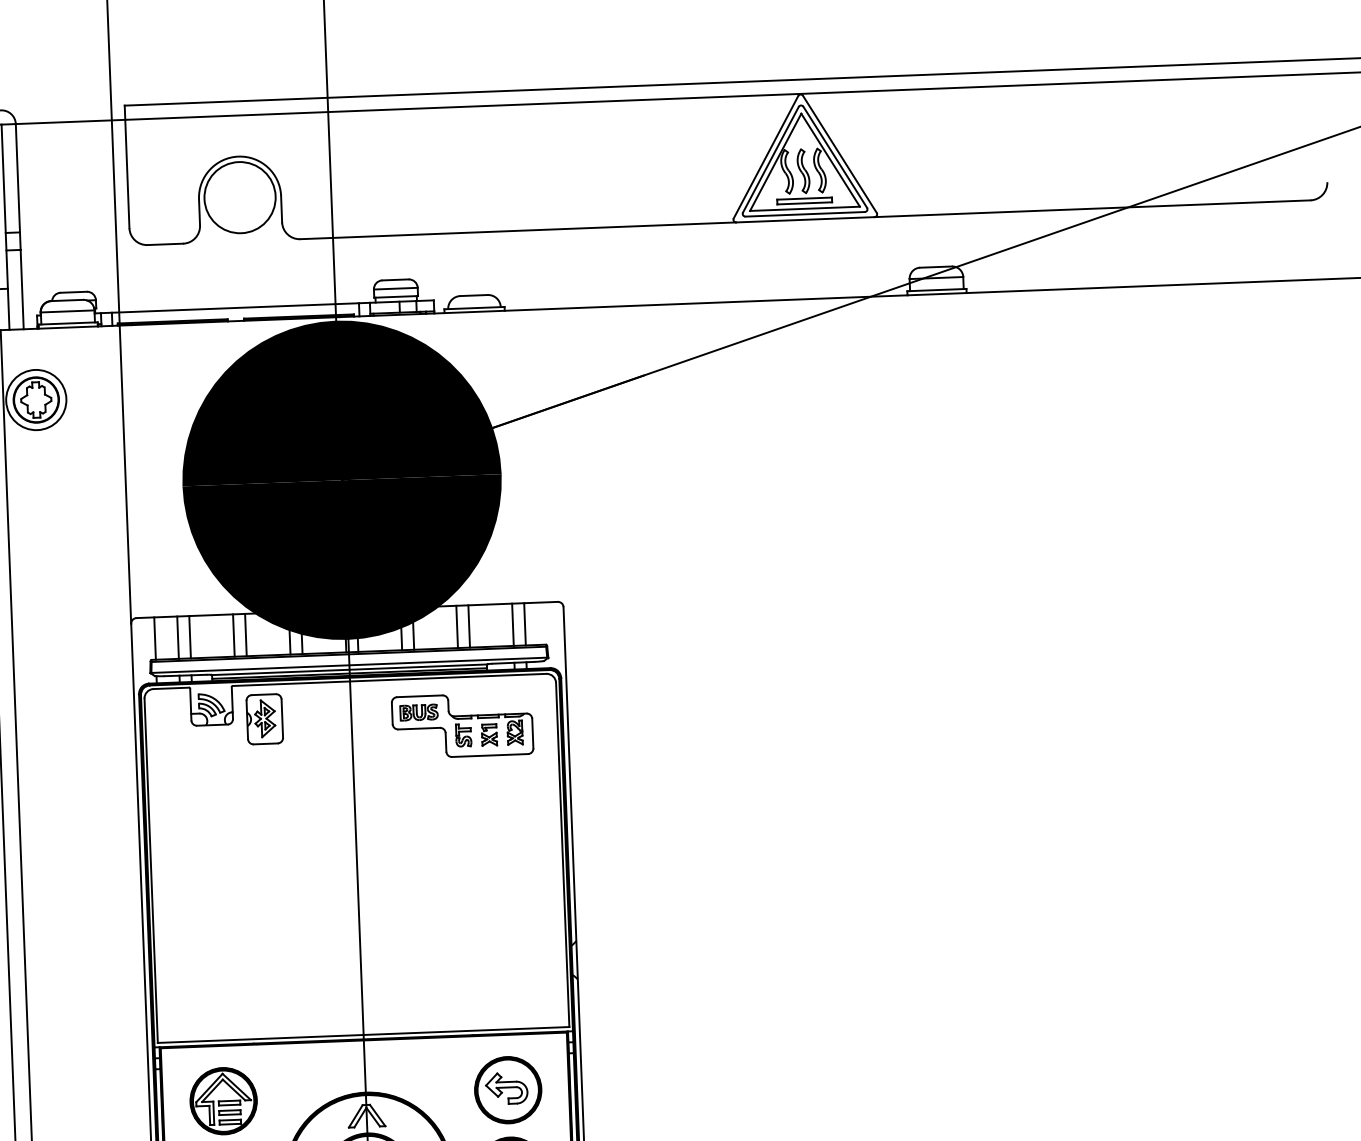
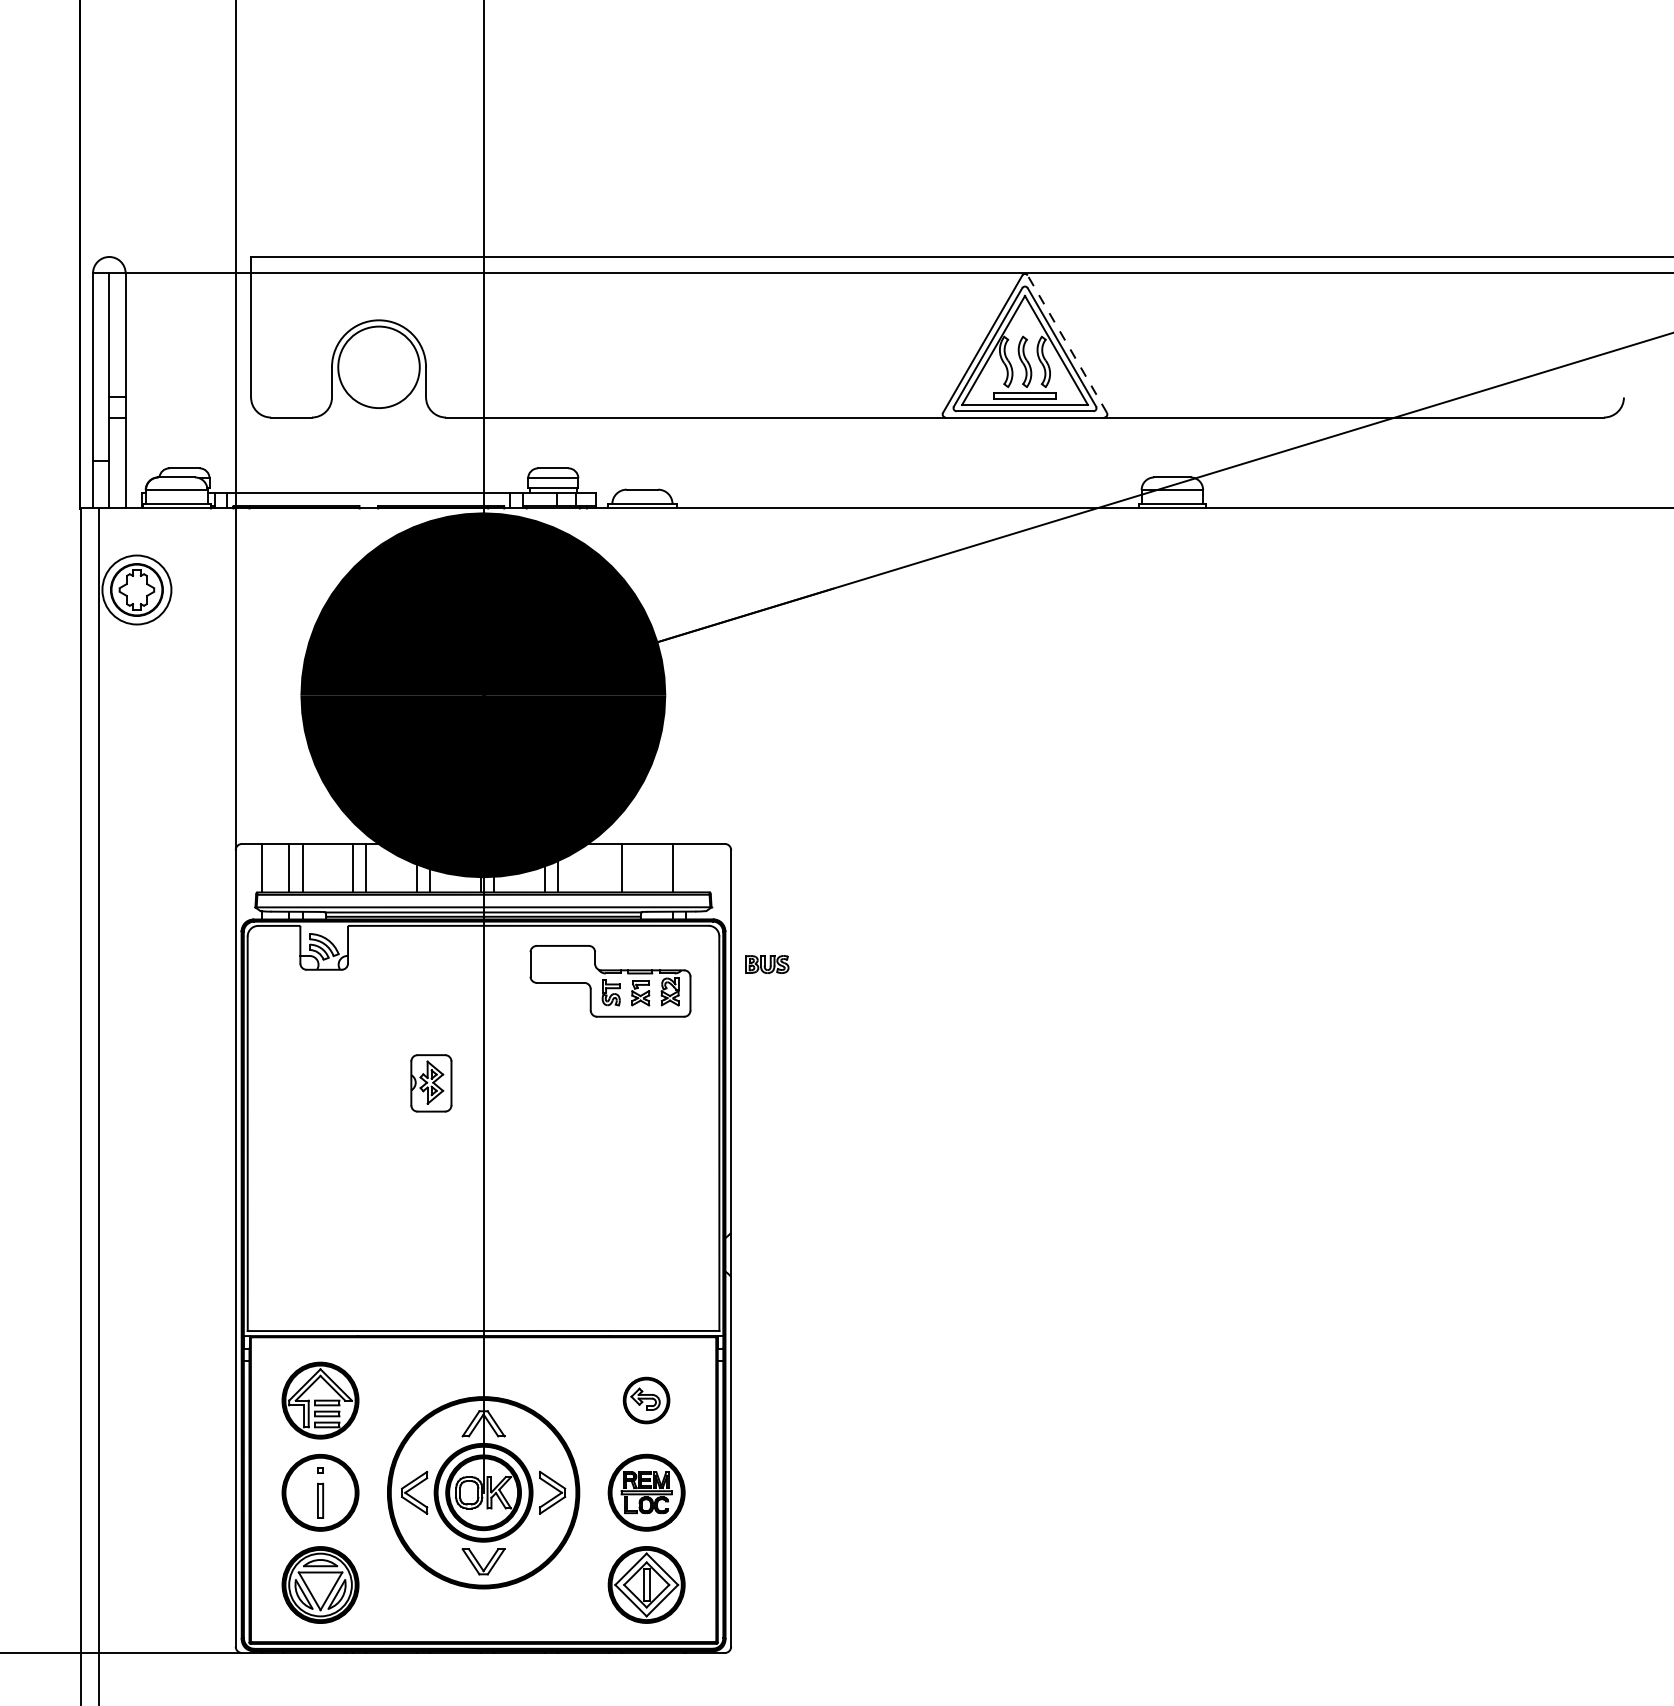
line: (840, 153) -> (1067, 343), solid -> dashed
line: (525, 623) -> (686, 867), removed
line: (457, 626) -> (608, 867), removed
part: (419, 712) -> (767, 964), moved
part: (264, 719) -> (431, 1083), moved
part: (508, 1090) -> (646, 1400), size x0.6

